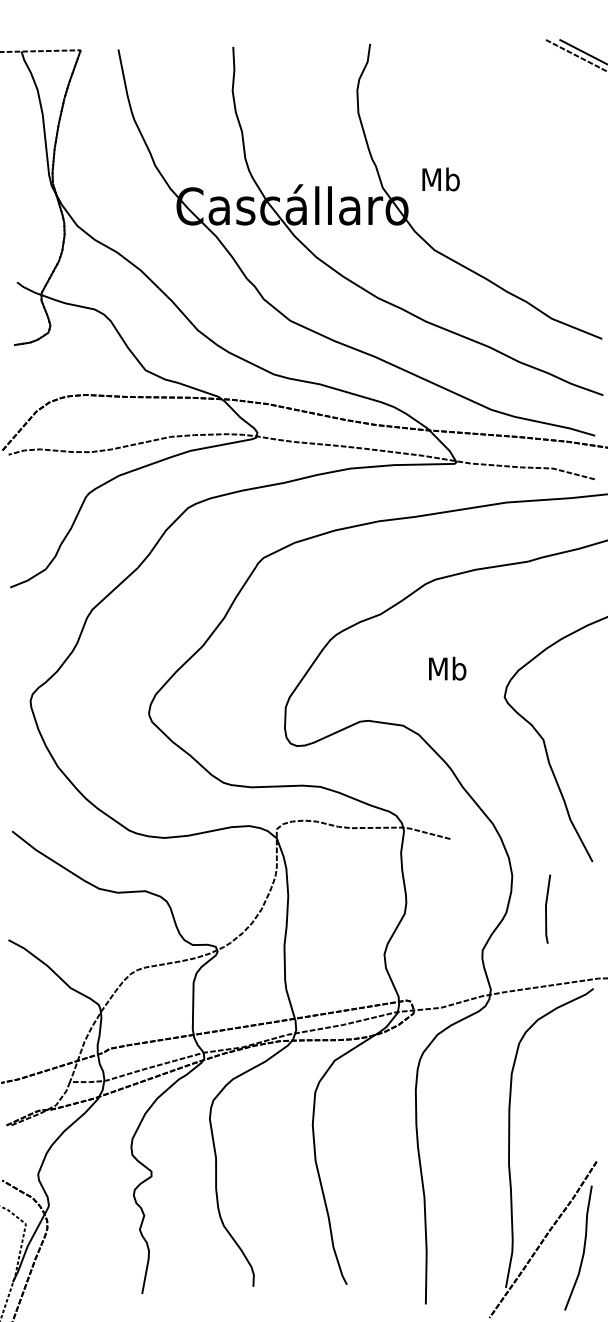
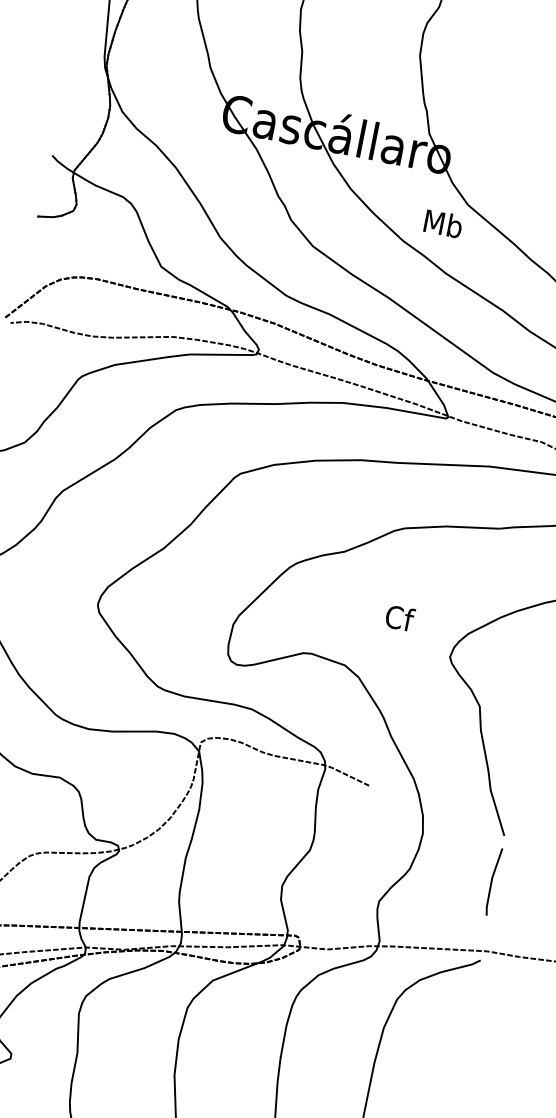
text: (440, 179) -> (442, 223), moved
text: (447, 668) -> (399, 617), Mb -> Cf
line: (546, 908) -> (492, 880), moved

